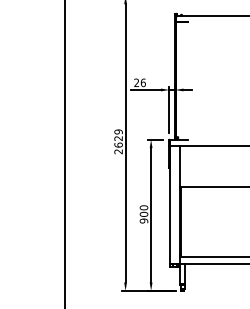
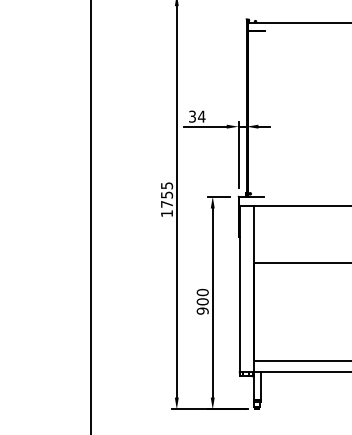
text: (140, 82) -> (197, 116), 26 -> 34
text: (118, 141) -> (167, 199), 2629 -> 1755

